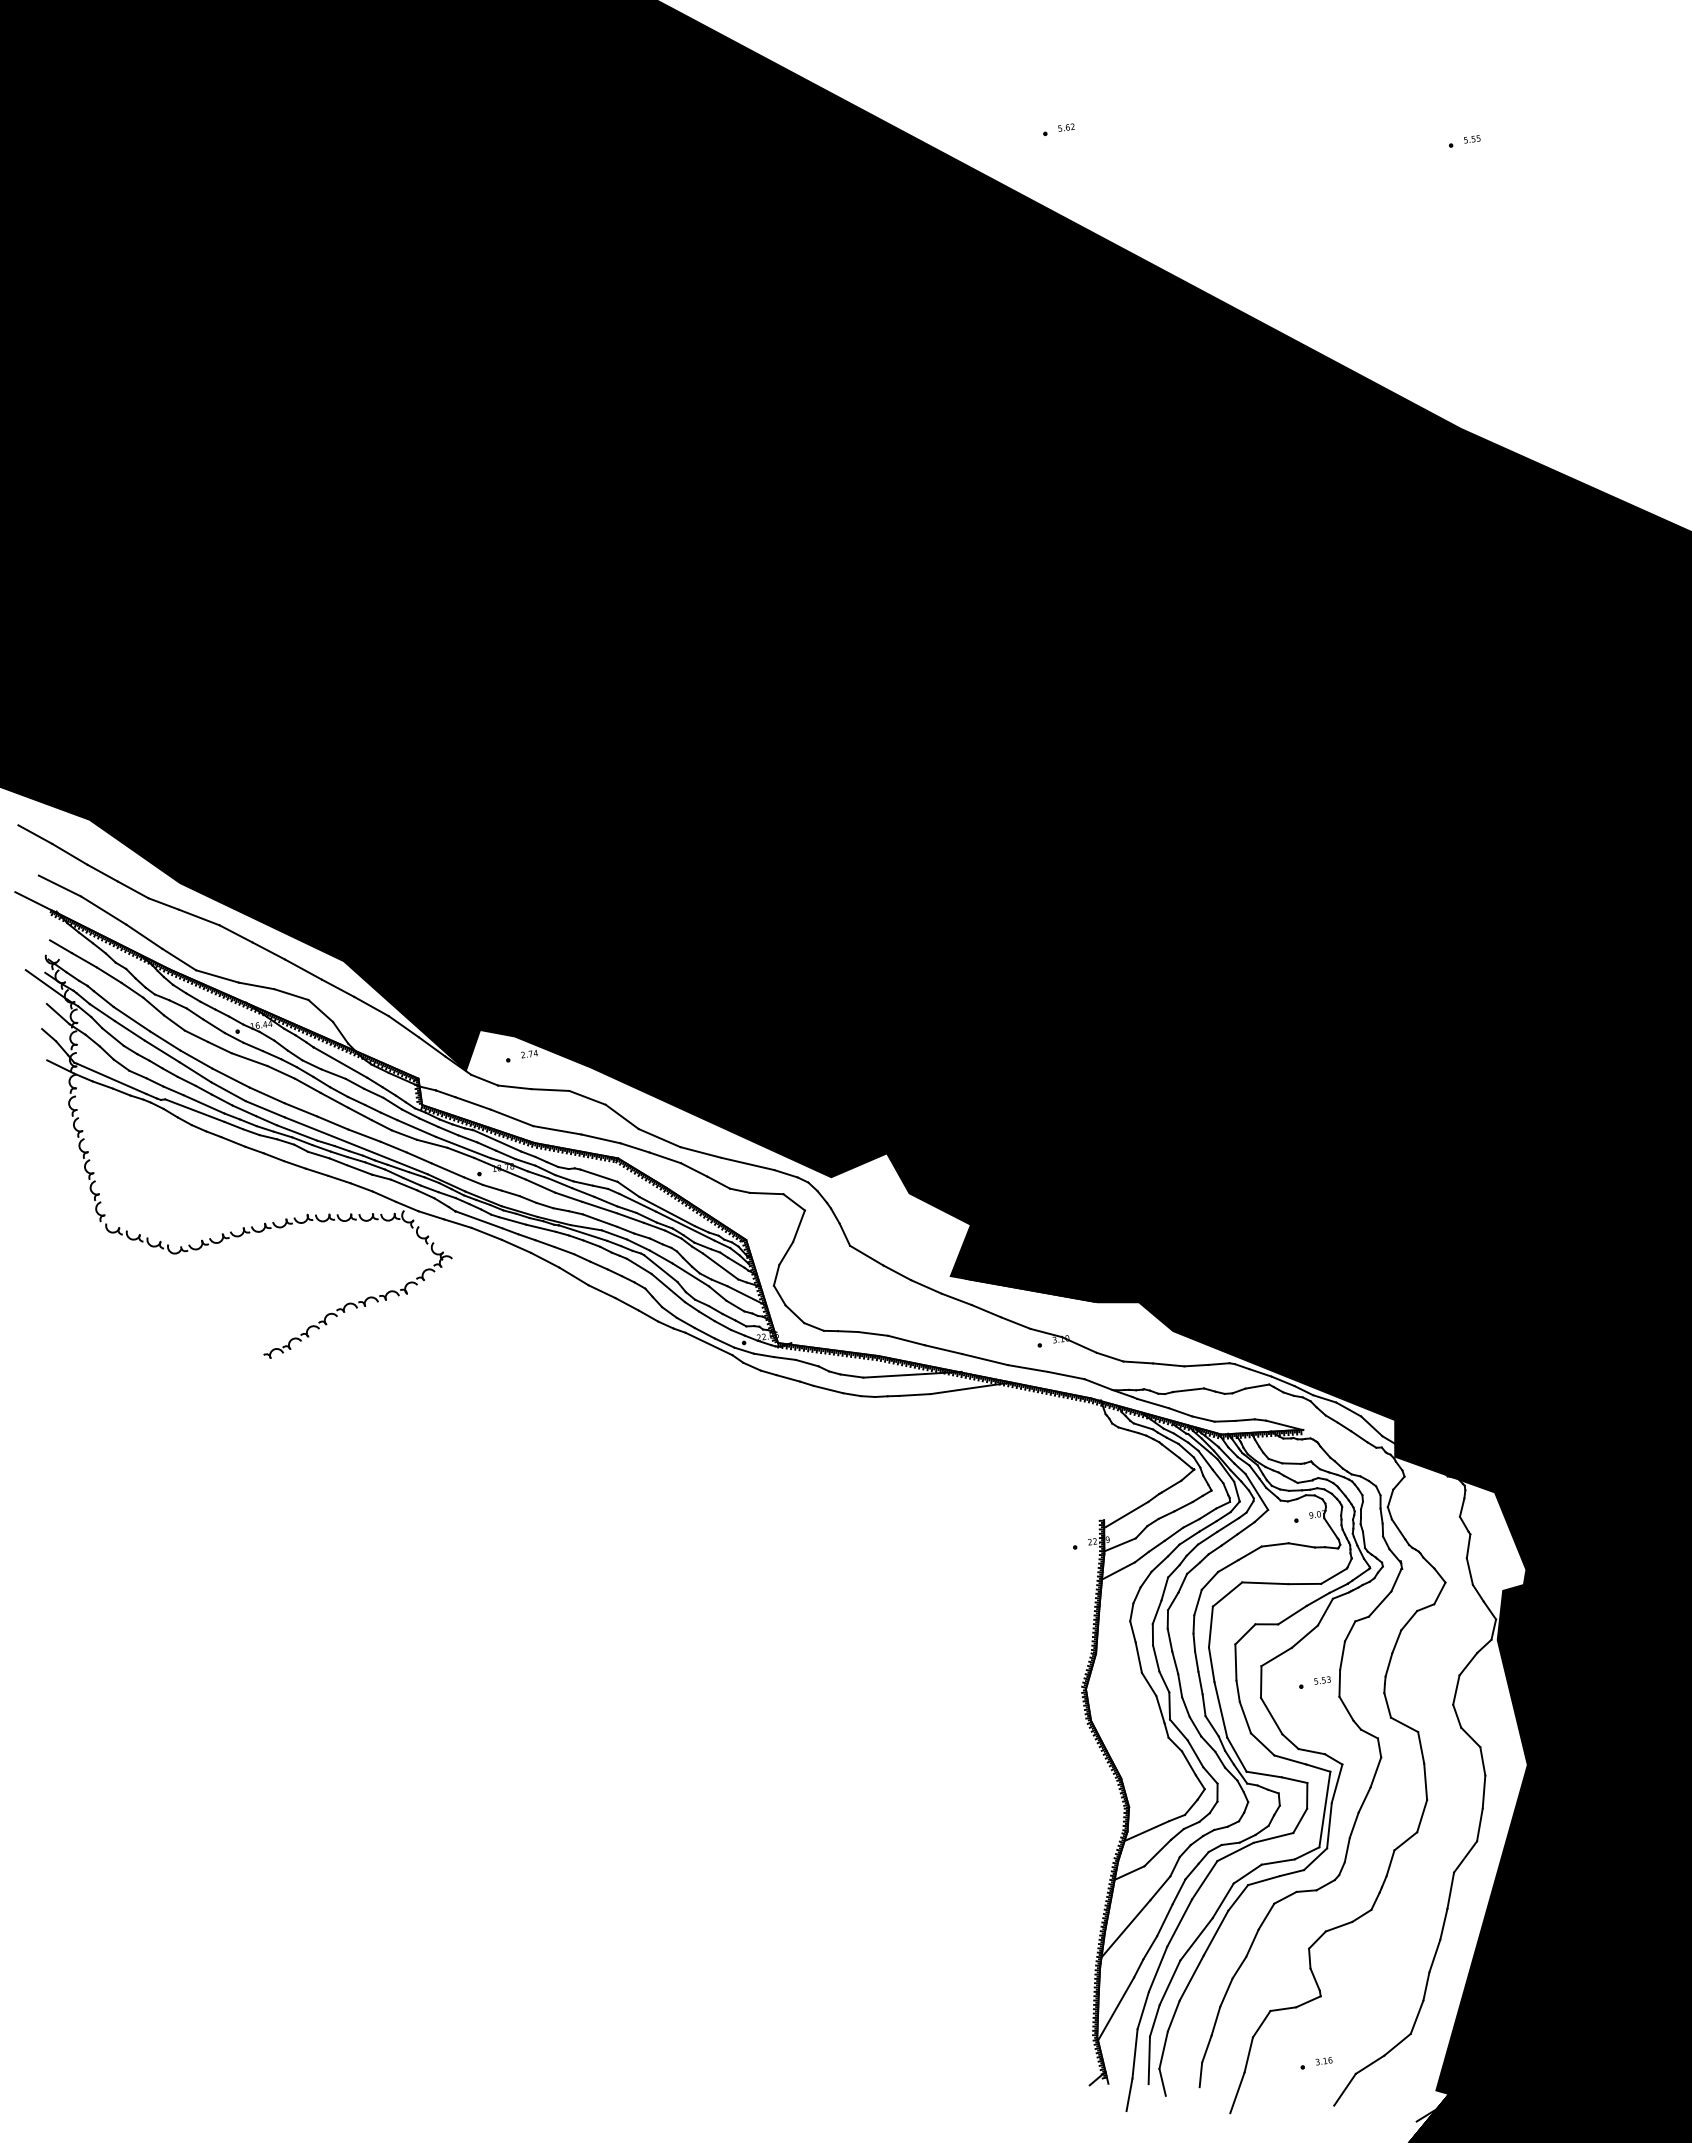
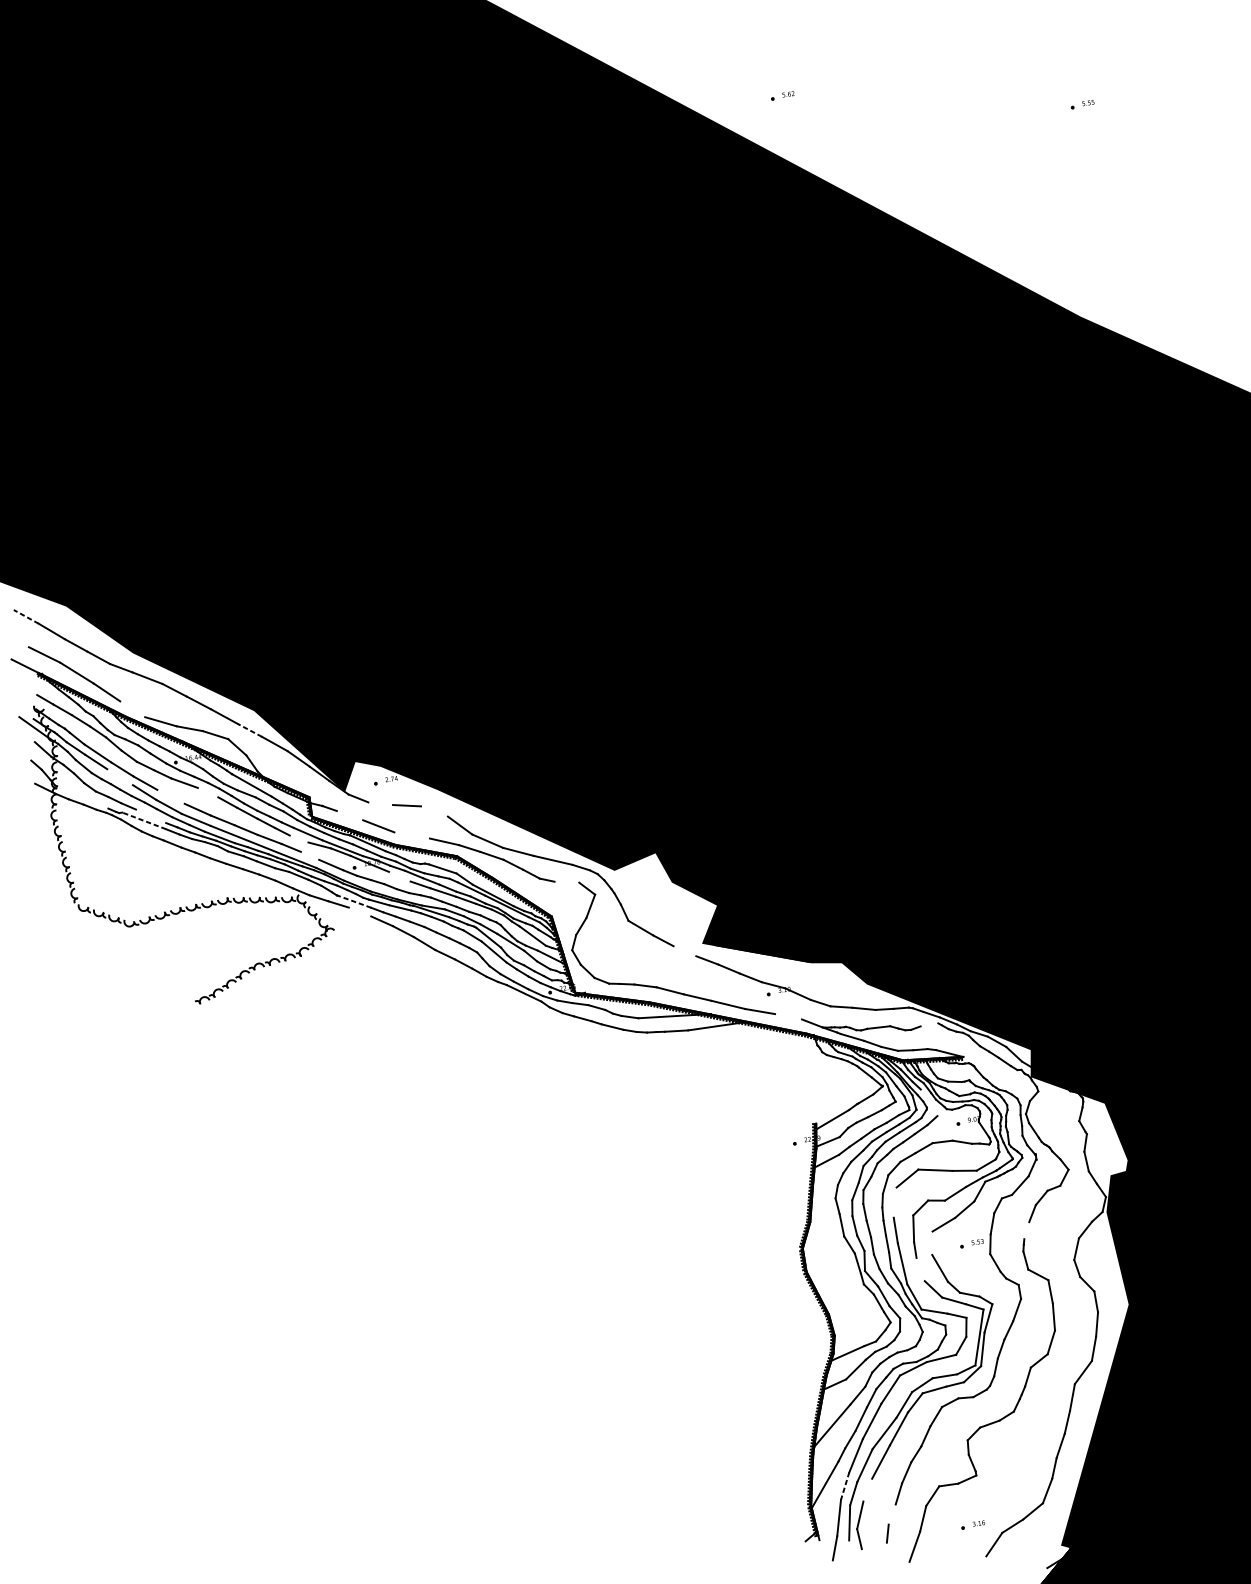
line: (34, 834) -> (25, 616), solid -> dashed
line: (179, 959) -> (132, 709), removed
line: (337, 988) -> (249, 730), solid -> dashed
line: (161, 1051) -> (119, 777), removed
line: (281, 1072) -> (208, 792), removed
line: (230, 1077) -> (170, 796), removed
line: (111, 1078) -> (82, 797), removed
line: (514, 1087) -> (380, 803), removed
line: (587, 1097) -> (434, 811), removed
line: (473, 1103) -> (350, 815), removed
line: (203, 1104) -> (150, 816), removed
line: (194, 1110) -> (143, 820), solid -> dashed
line: (557, 1130) -> (412, 835), removed
line: (404, 1134) -> (299, 838), removed
line: (418, 1157) -> (309, 855), removed
line: (540, 1185) -> (399, 876), removed
line: (766, 1193) -> (566, 882), removed
line: (478, 1219) -> (353, 901), solid -> dashed
line: (486, 1233) -> (359, 911), removed
line: (926, 1286) -> (684, 950), removed
line: (1066, 1375) -> (788, 1016), removed
line: (1257, 1386) -> (929, 1024), removed
line: (1256, 1491) -> (928, 1102), removed
line: (1210, 1626) -> (894, 1202), removed
line: (1388, 1664) -> (1026, 1230), removed
line: (1261, 1681) -> (932, 1242), removed
line: (1244, 1717) -> (920, 1269), removed
line: (1143, 2010) -> (845, 1486), solid -> dashed
line: (1173, 2015) -> (867, 1489), removed
line: (1206, 2048) -> (891, 1514), removed

